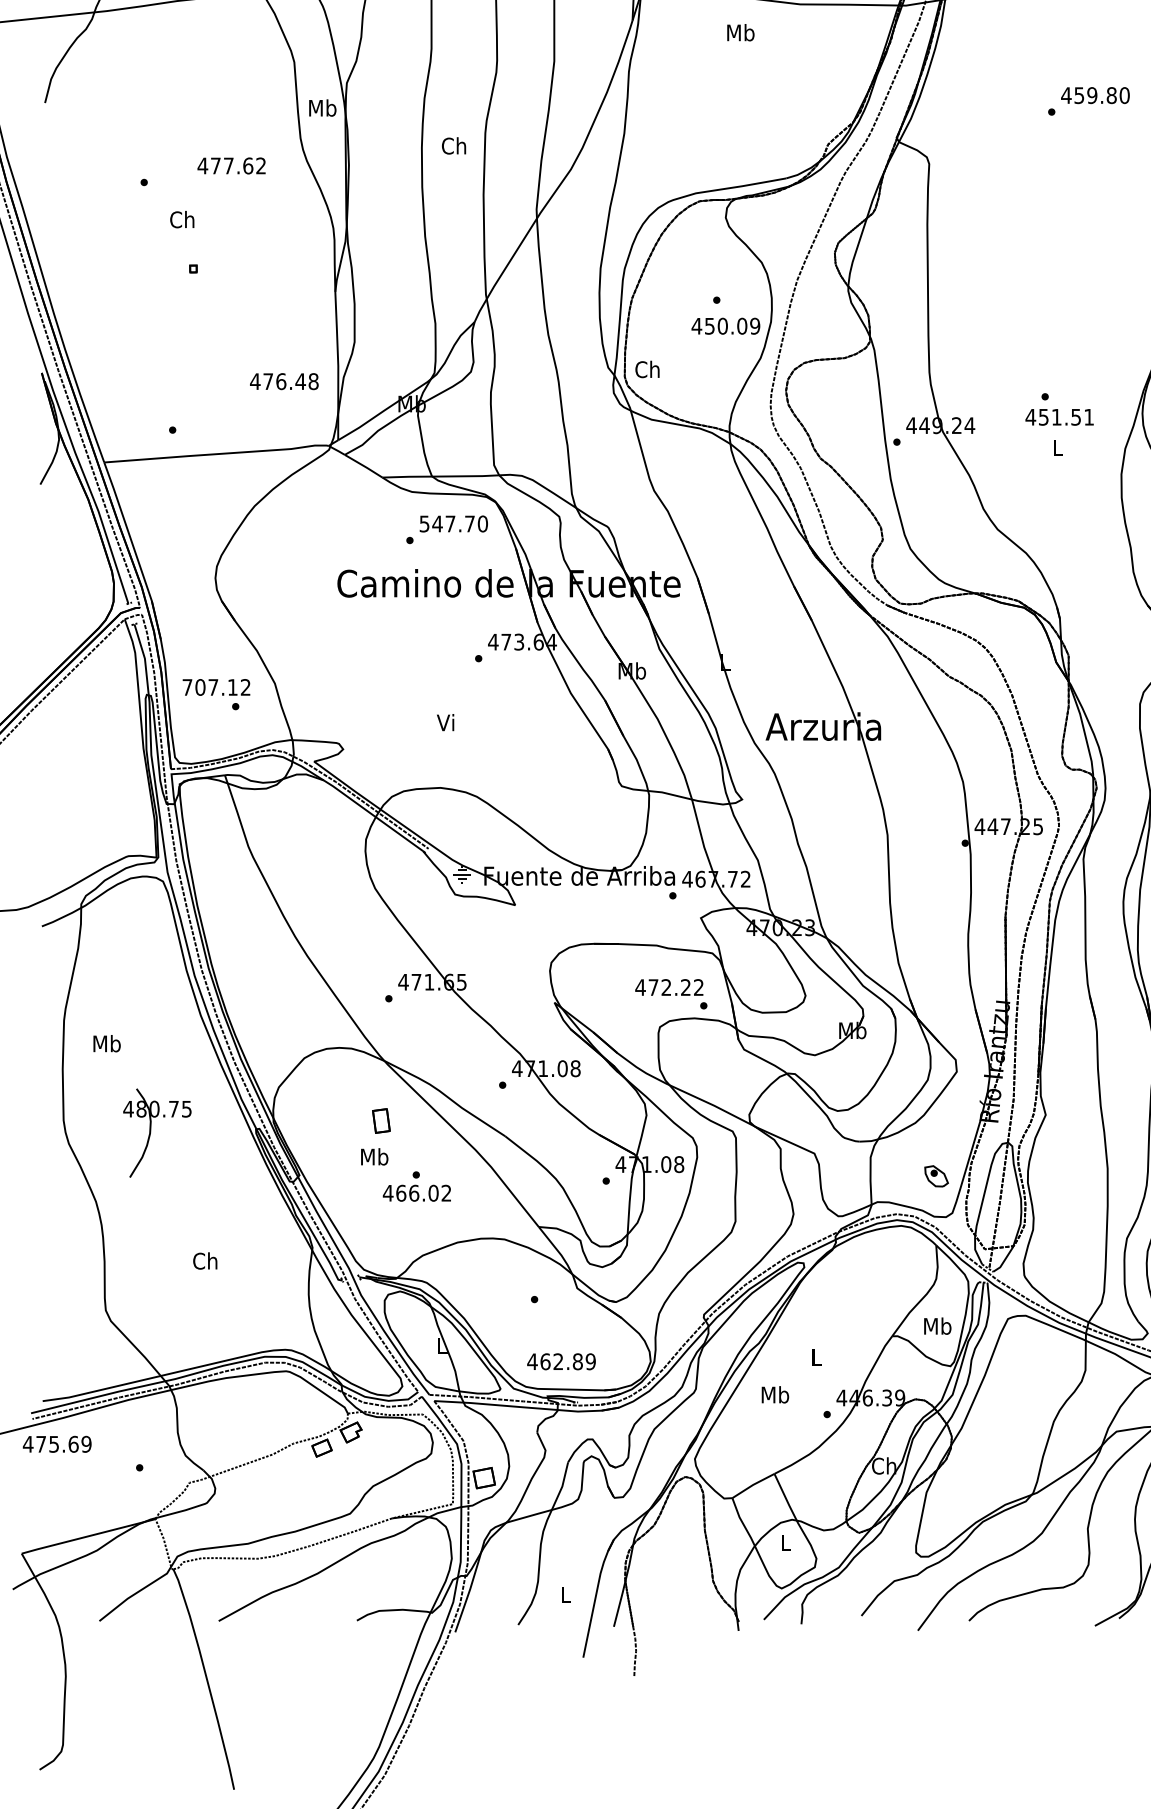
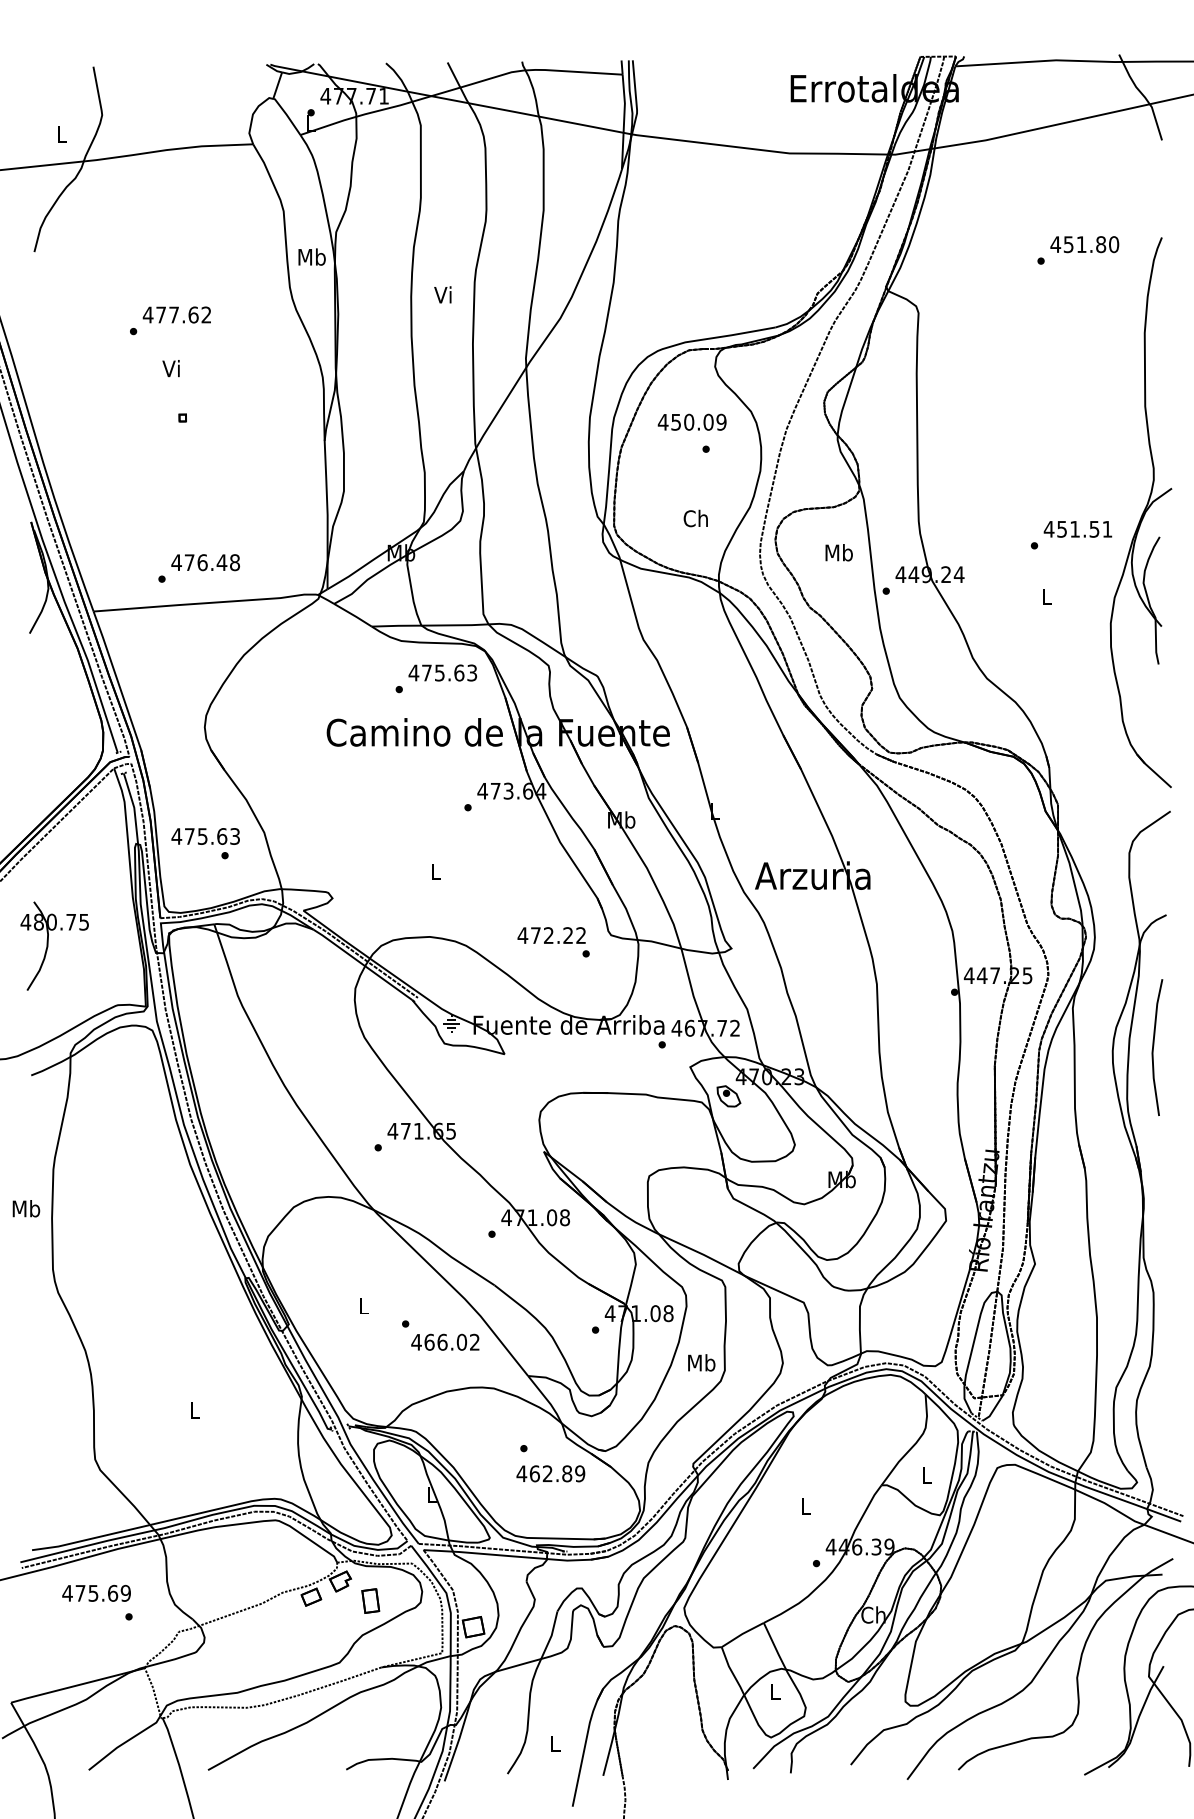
text: (740, 32) -> (838, 552), moved
text: (1092, 95) -> (1081, 244), 459.80 -> 451.80
text: (454, 145) -> (443, 294), Ch -> Vi
text: (231, 165) -> (176, 314), moved
text: (182, 219) -> (171, 368), Ch -> Vi
text: (725, 325) -> (691, 421), moved
text: (647, 369) -> (695, 518), moved
text: (284, 381) -> (205, 562), moved
text: (1059, 417) -> (1077, 529), moved
text: (453, 523) -> (442, 672), 547.70 -> 475.63
text: (216, 687) -> (205, 836), 707.12 -> 475.63
text: (445, 722) -> (434, 871), Vi -> L
text: (671, 994) -> (553, 942), moved
text: (107, 1043) -> (26, 1208), moved
part: (381, 1120) -> (370, 1600), moved
part: (157, 1132) -> (54, 945), moved
text: (374, 1156) -> (363, 1305), Mb -> L
part: (936, 1176) -> (728, 1096), moved
text: (417, 1192) -> (445, 1341), moved
text: (205, 1260) -> (194, 1409), Ch -> L
text: (937, 1325) -> (926, 1474), Mb -> L
text: (561, 1361) -> (550, 1473), moved
text: (775, 1394) -> (701, 1362), moved
text: (57, 1444) -> (96, 1593), moved

